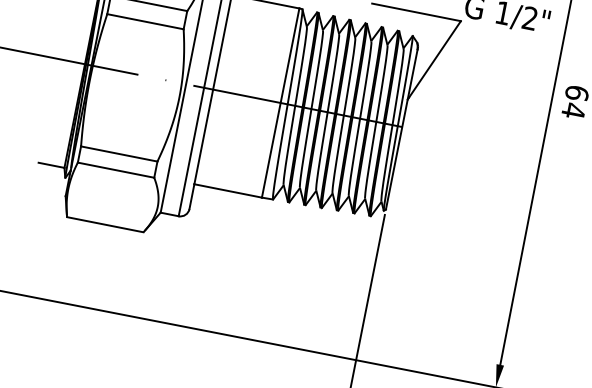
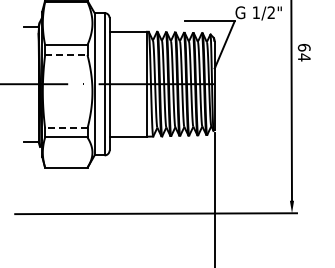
line: (145, 22) -> (66, 55), solid -> dashed
line: (117, 153) -> (65, 128), solid -> dashed

